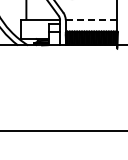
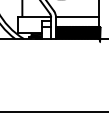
line: (90, 20) -> (77, 17), dashed -> solid

